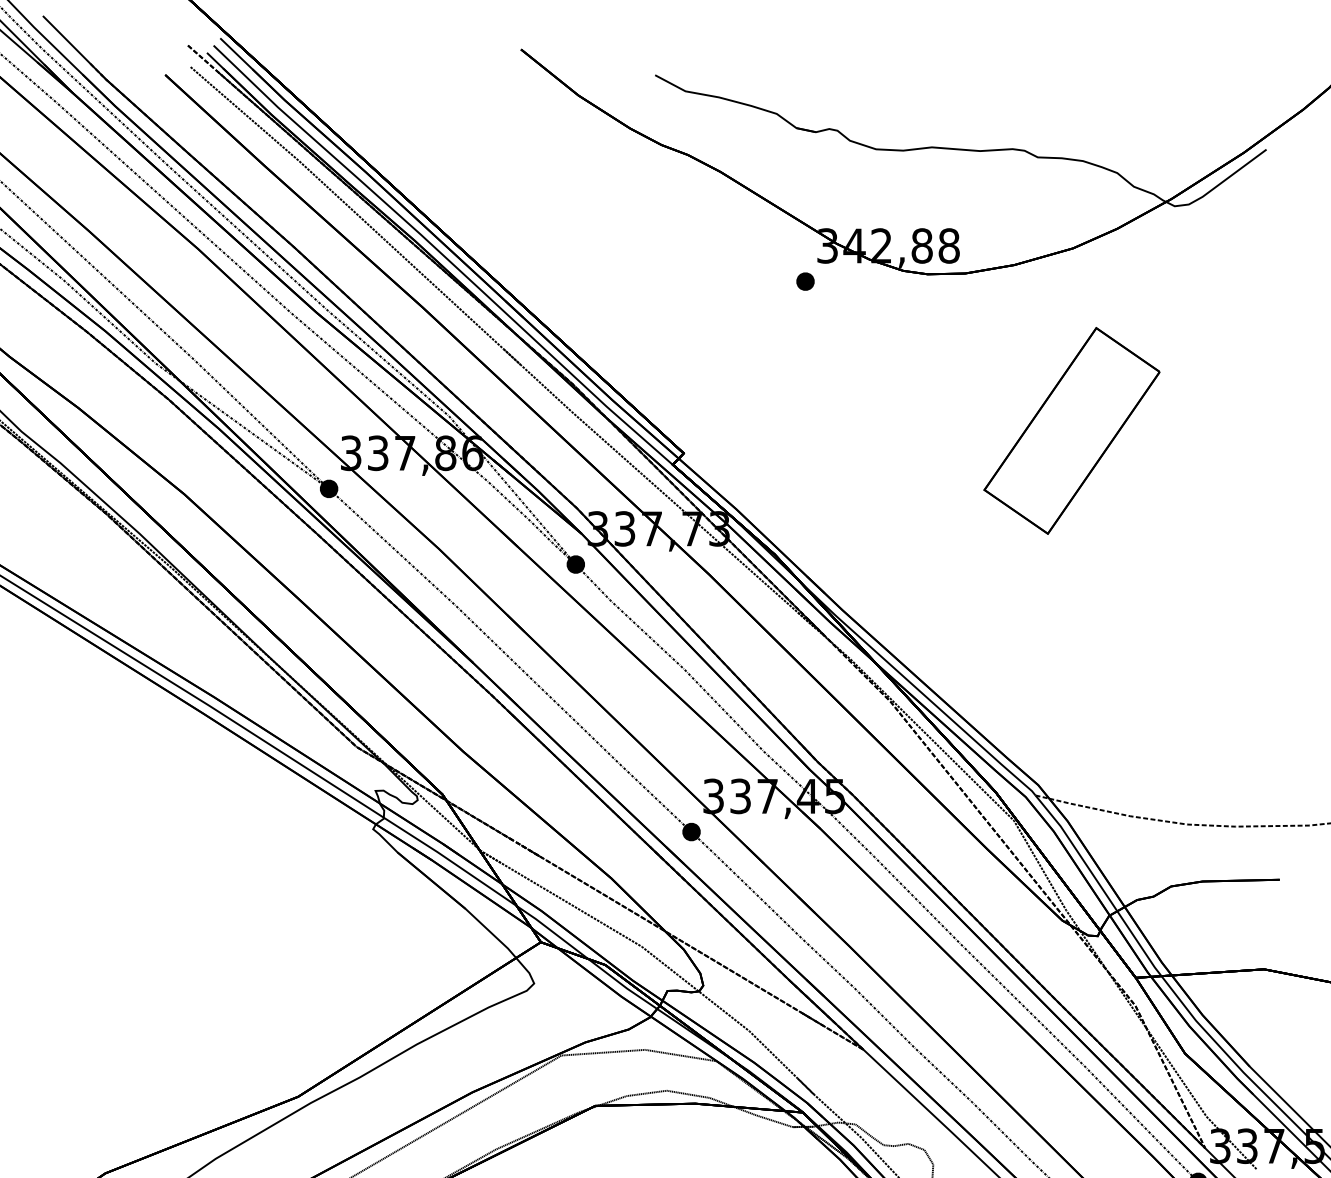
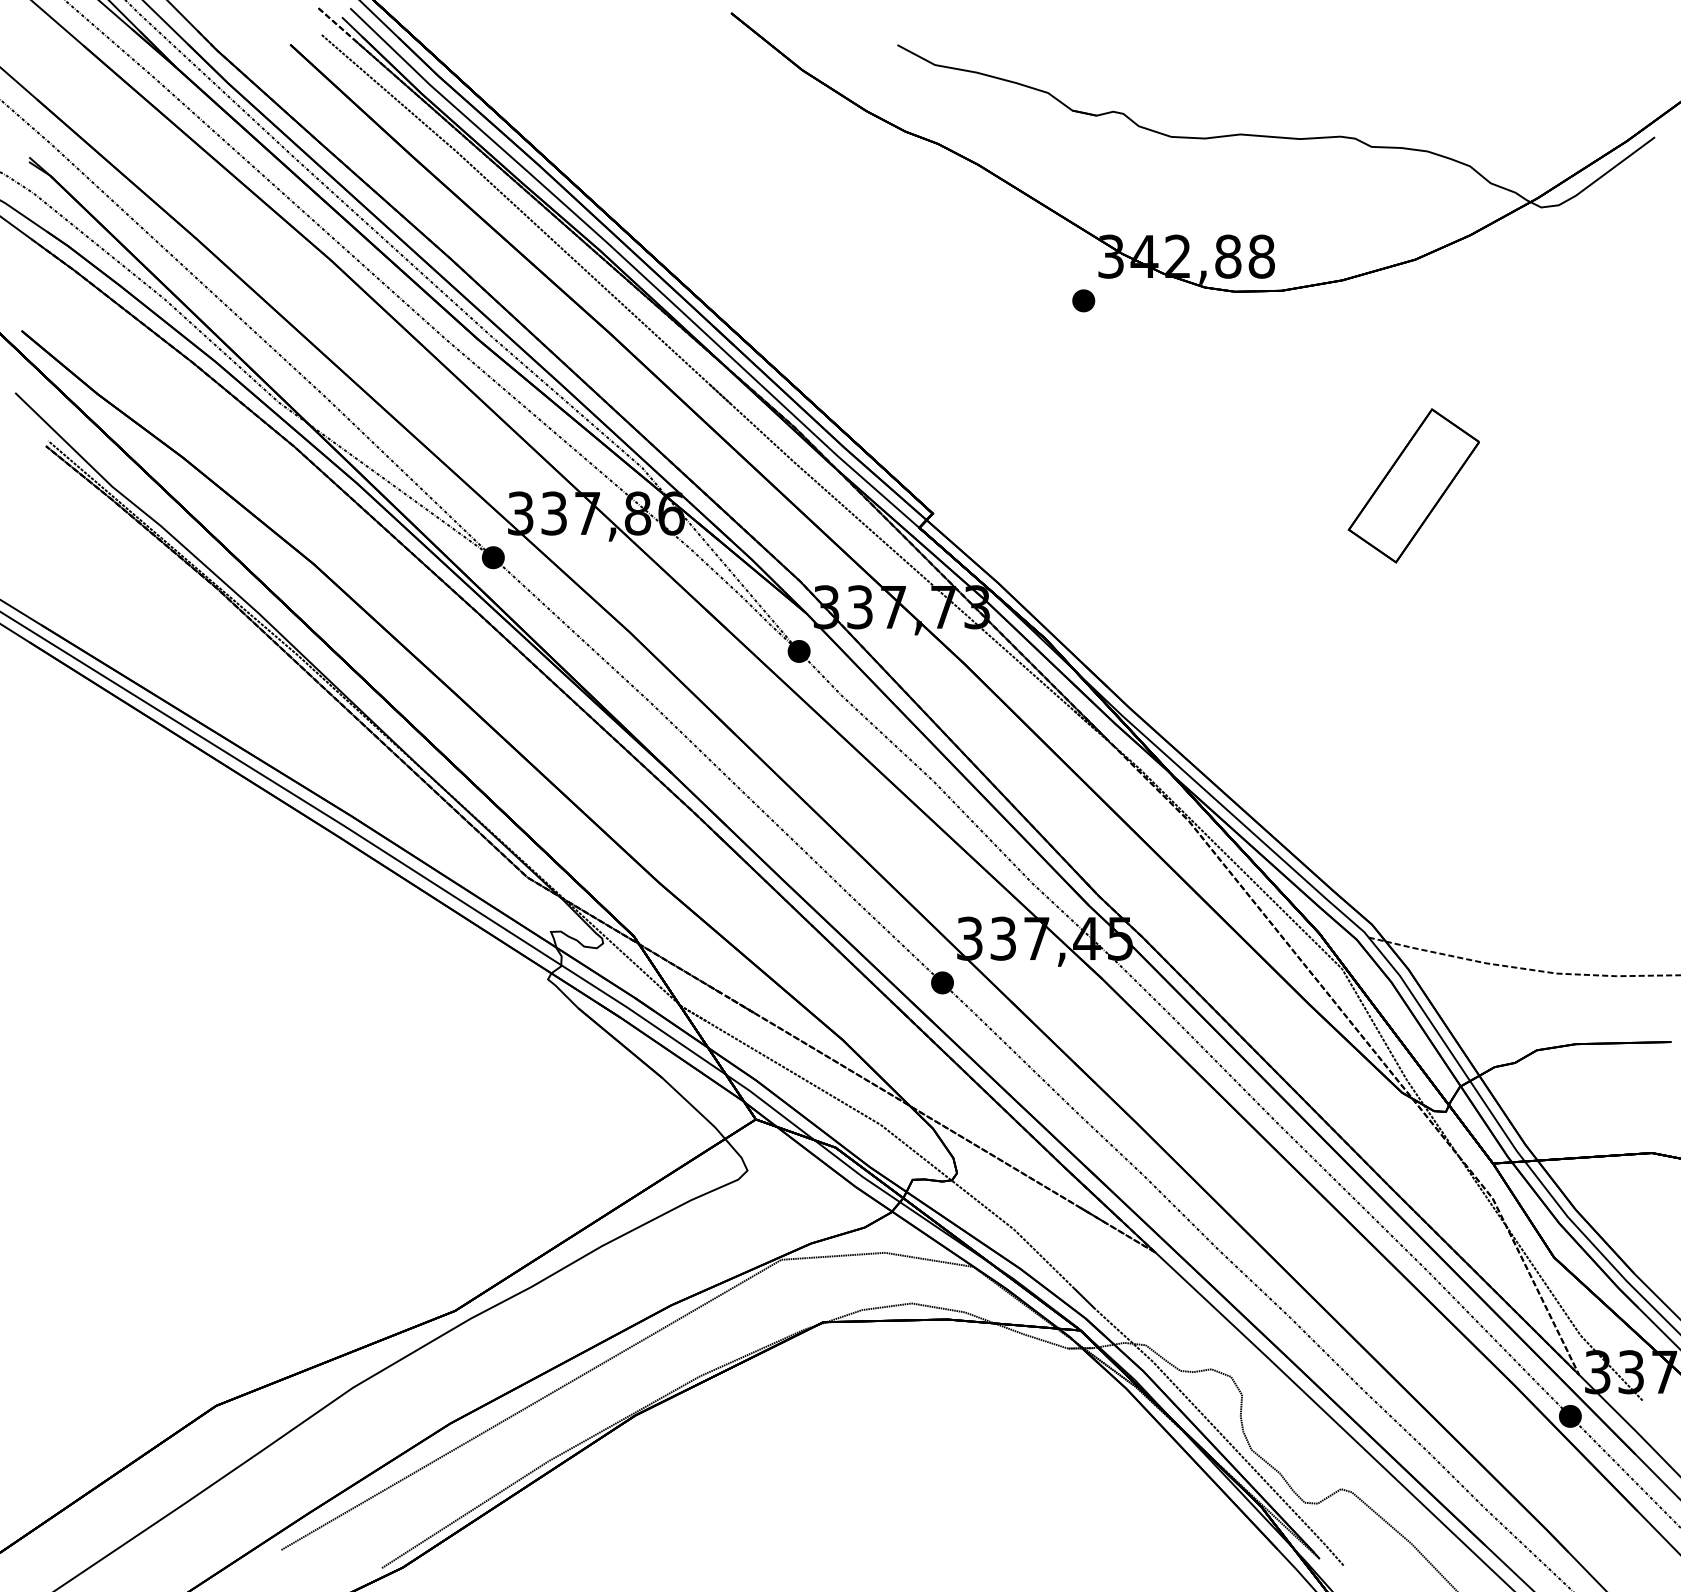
part: (1071, 430) -> (1413, 485), size x0.6

